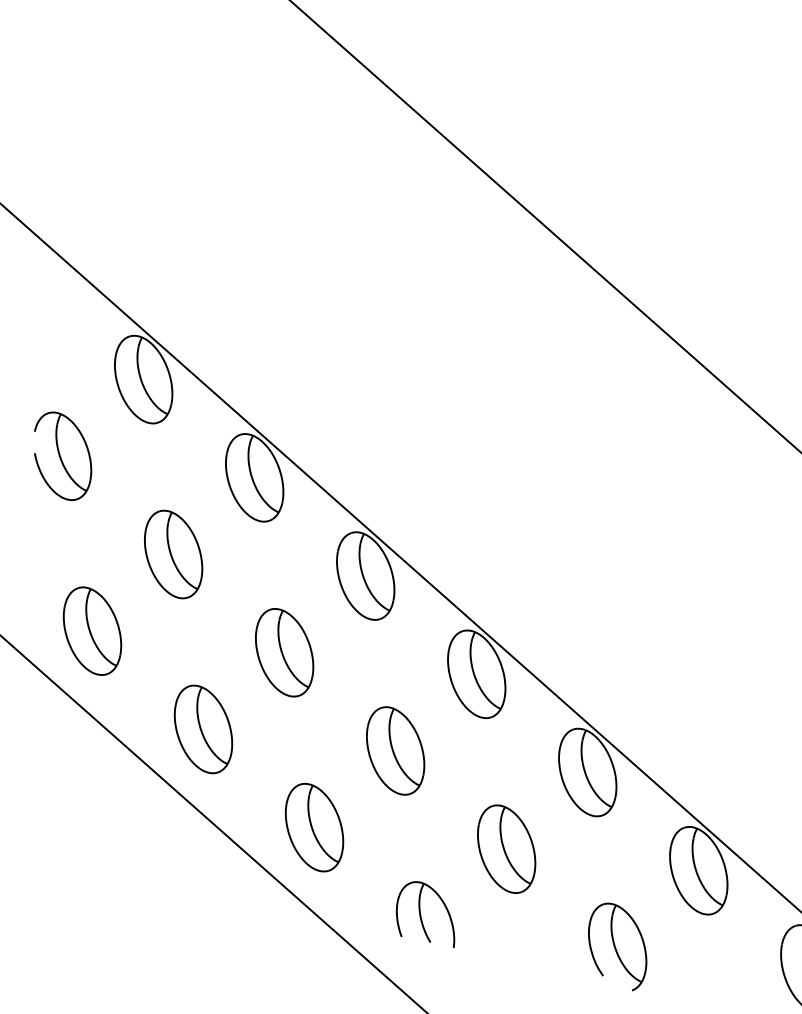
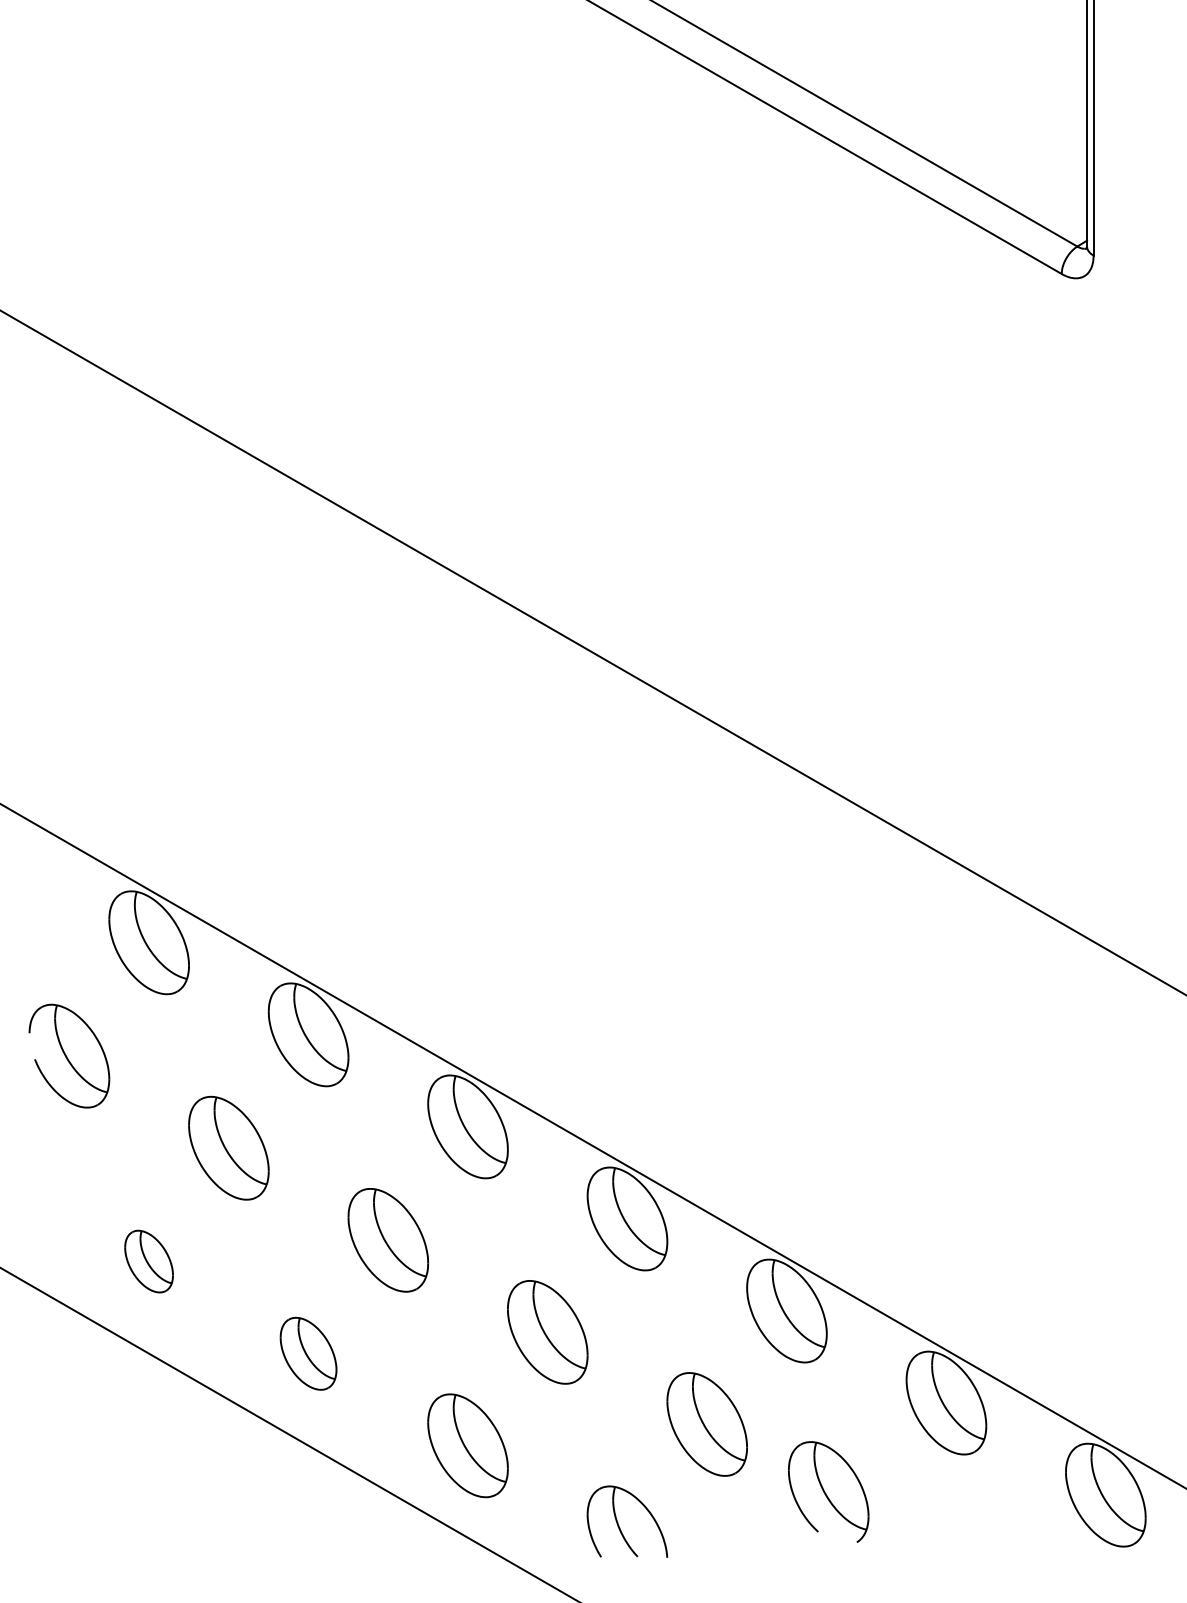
part: (91, 630) -> (148, 1261), size x0.6
part: (203, 729) -> (308, 1353), size x0.7
part: (617, 945) -> (828, 1491), moved

